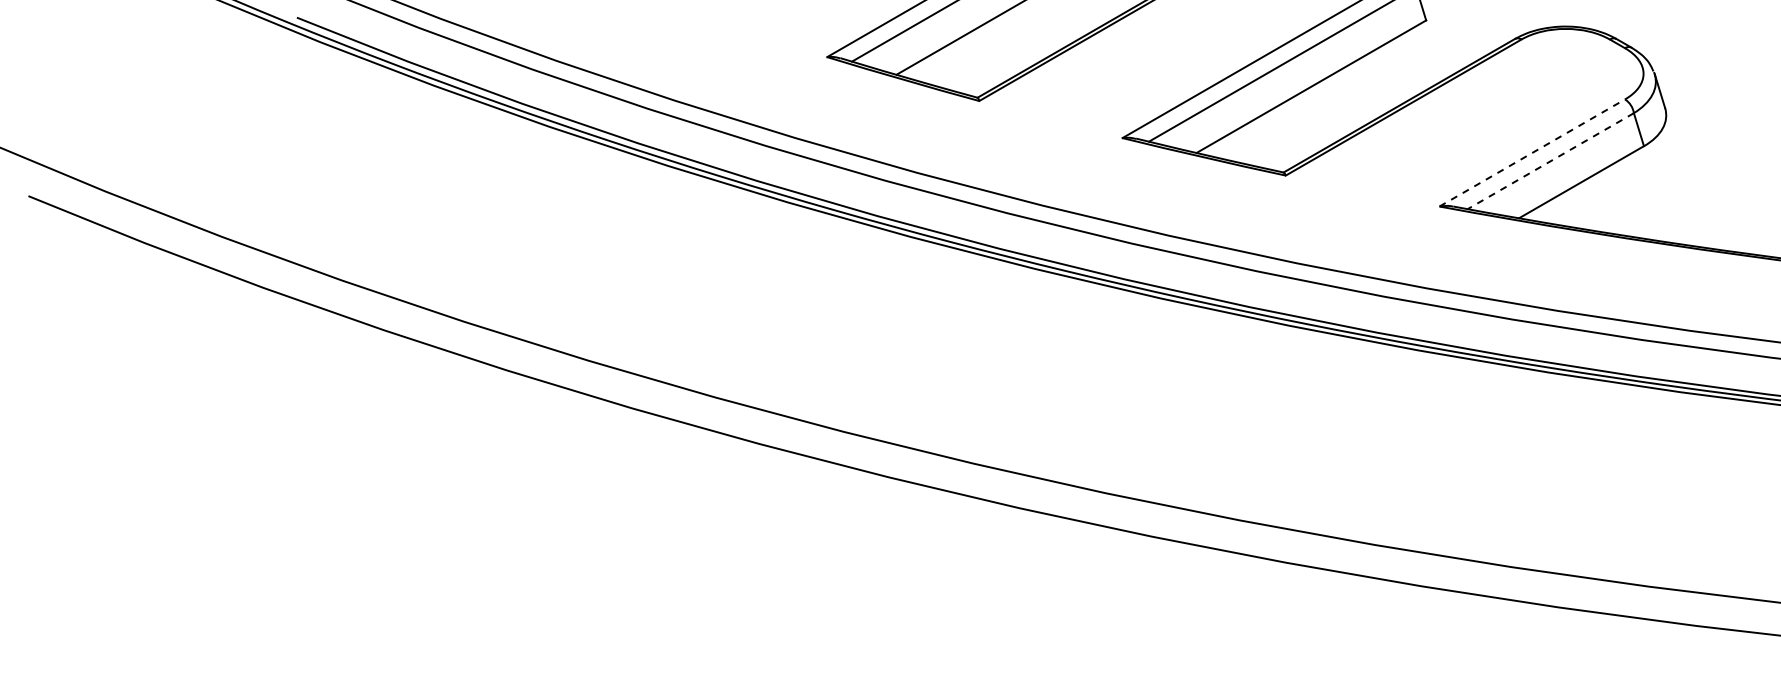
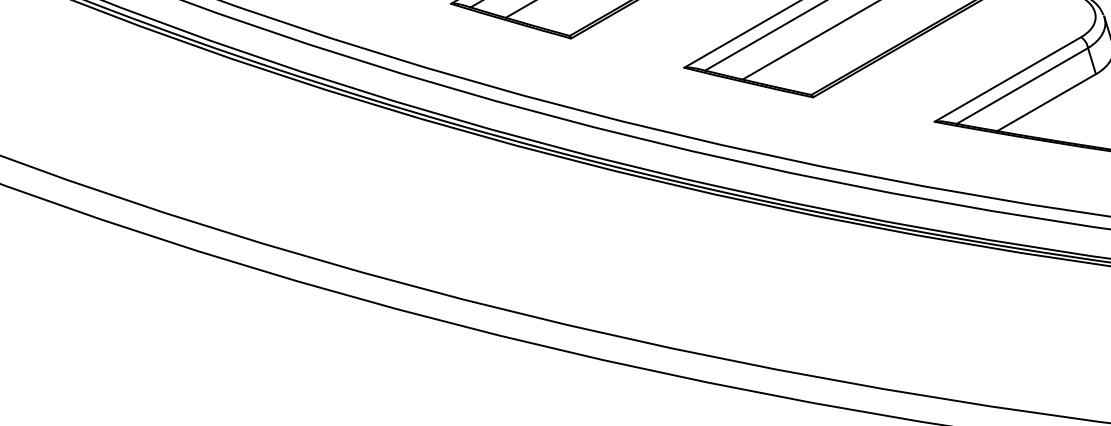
line: (1532, 152) -> (1007, 79), dashed -> solid
line: (1550, 161) -> (1022, 86), dashed -> solid

